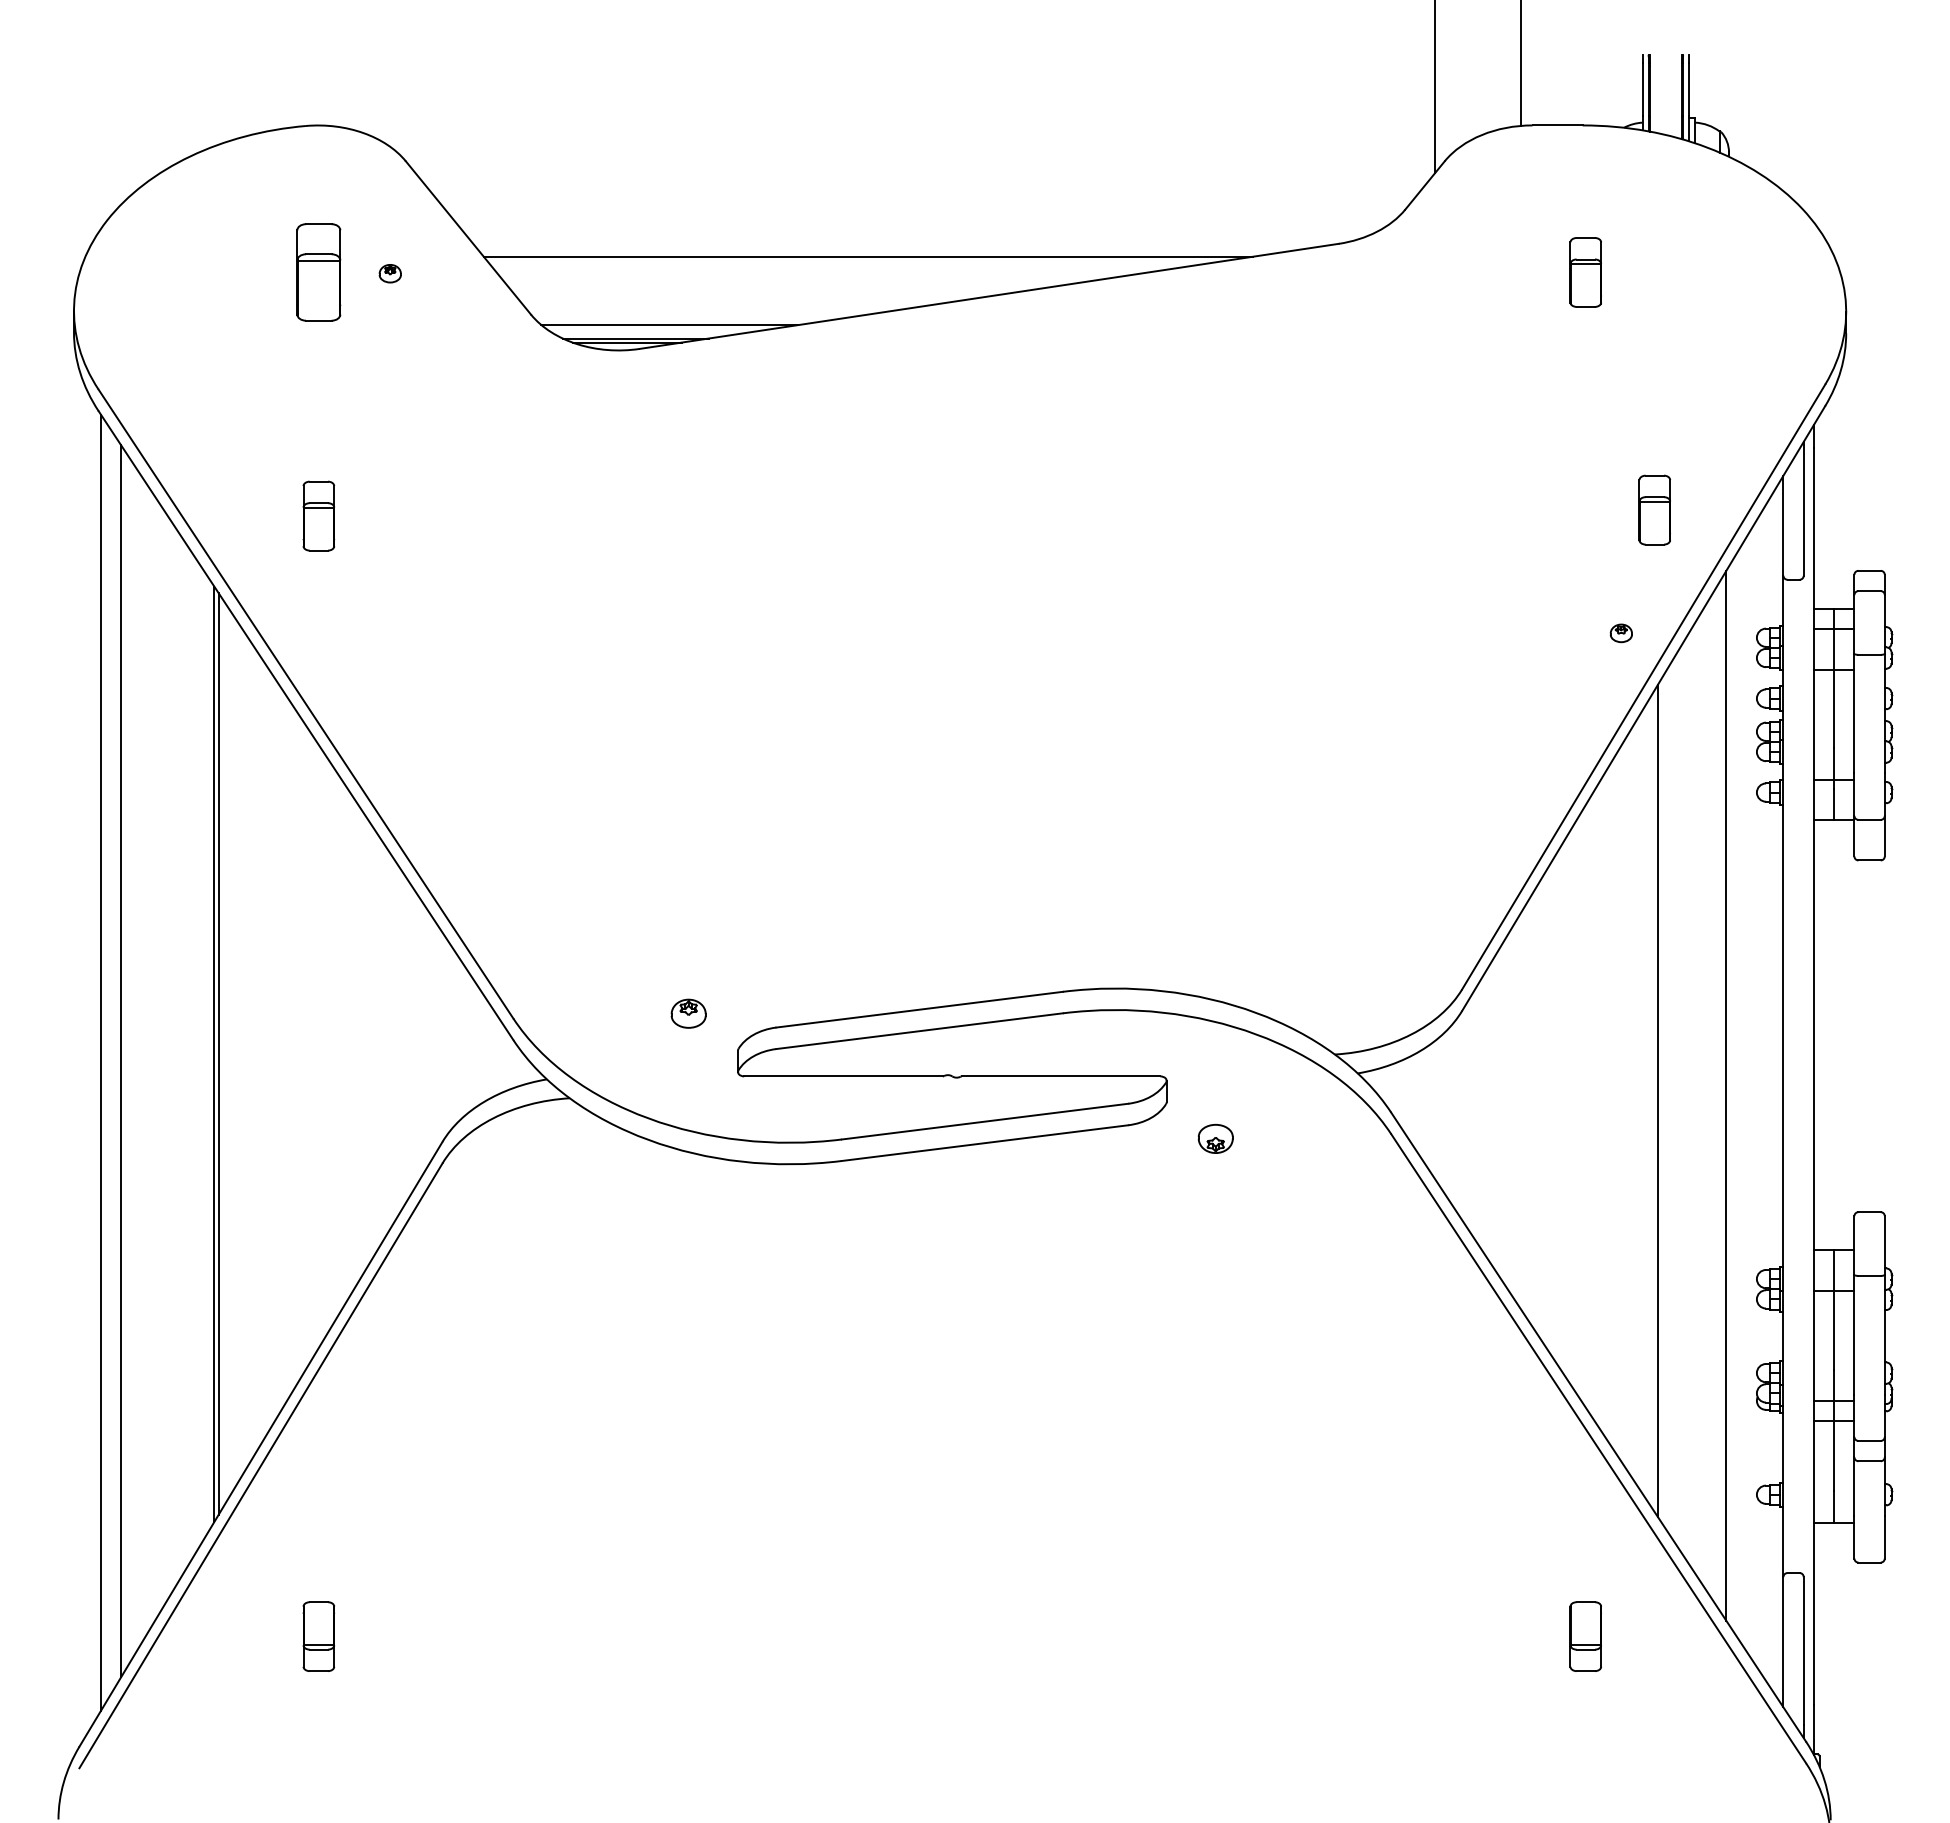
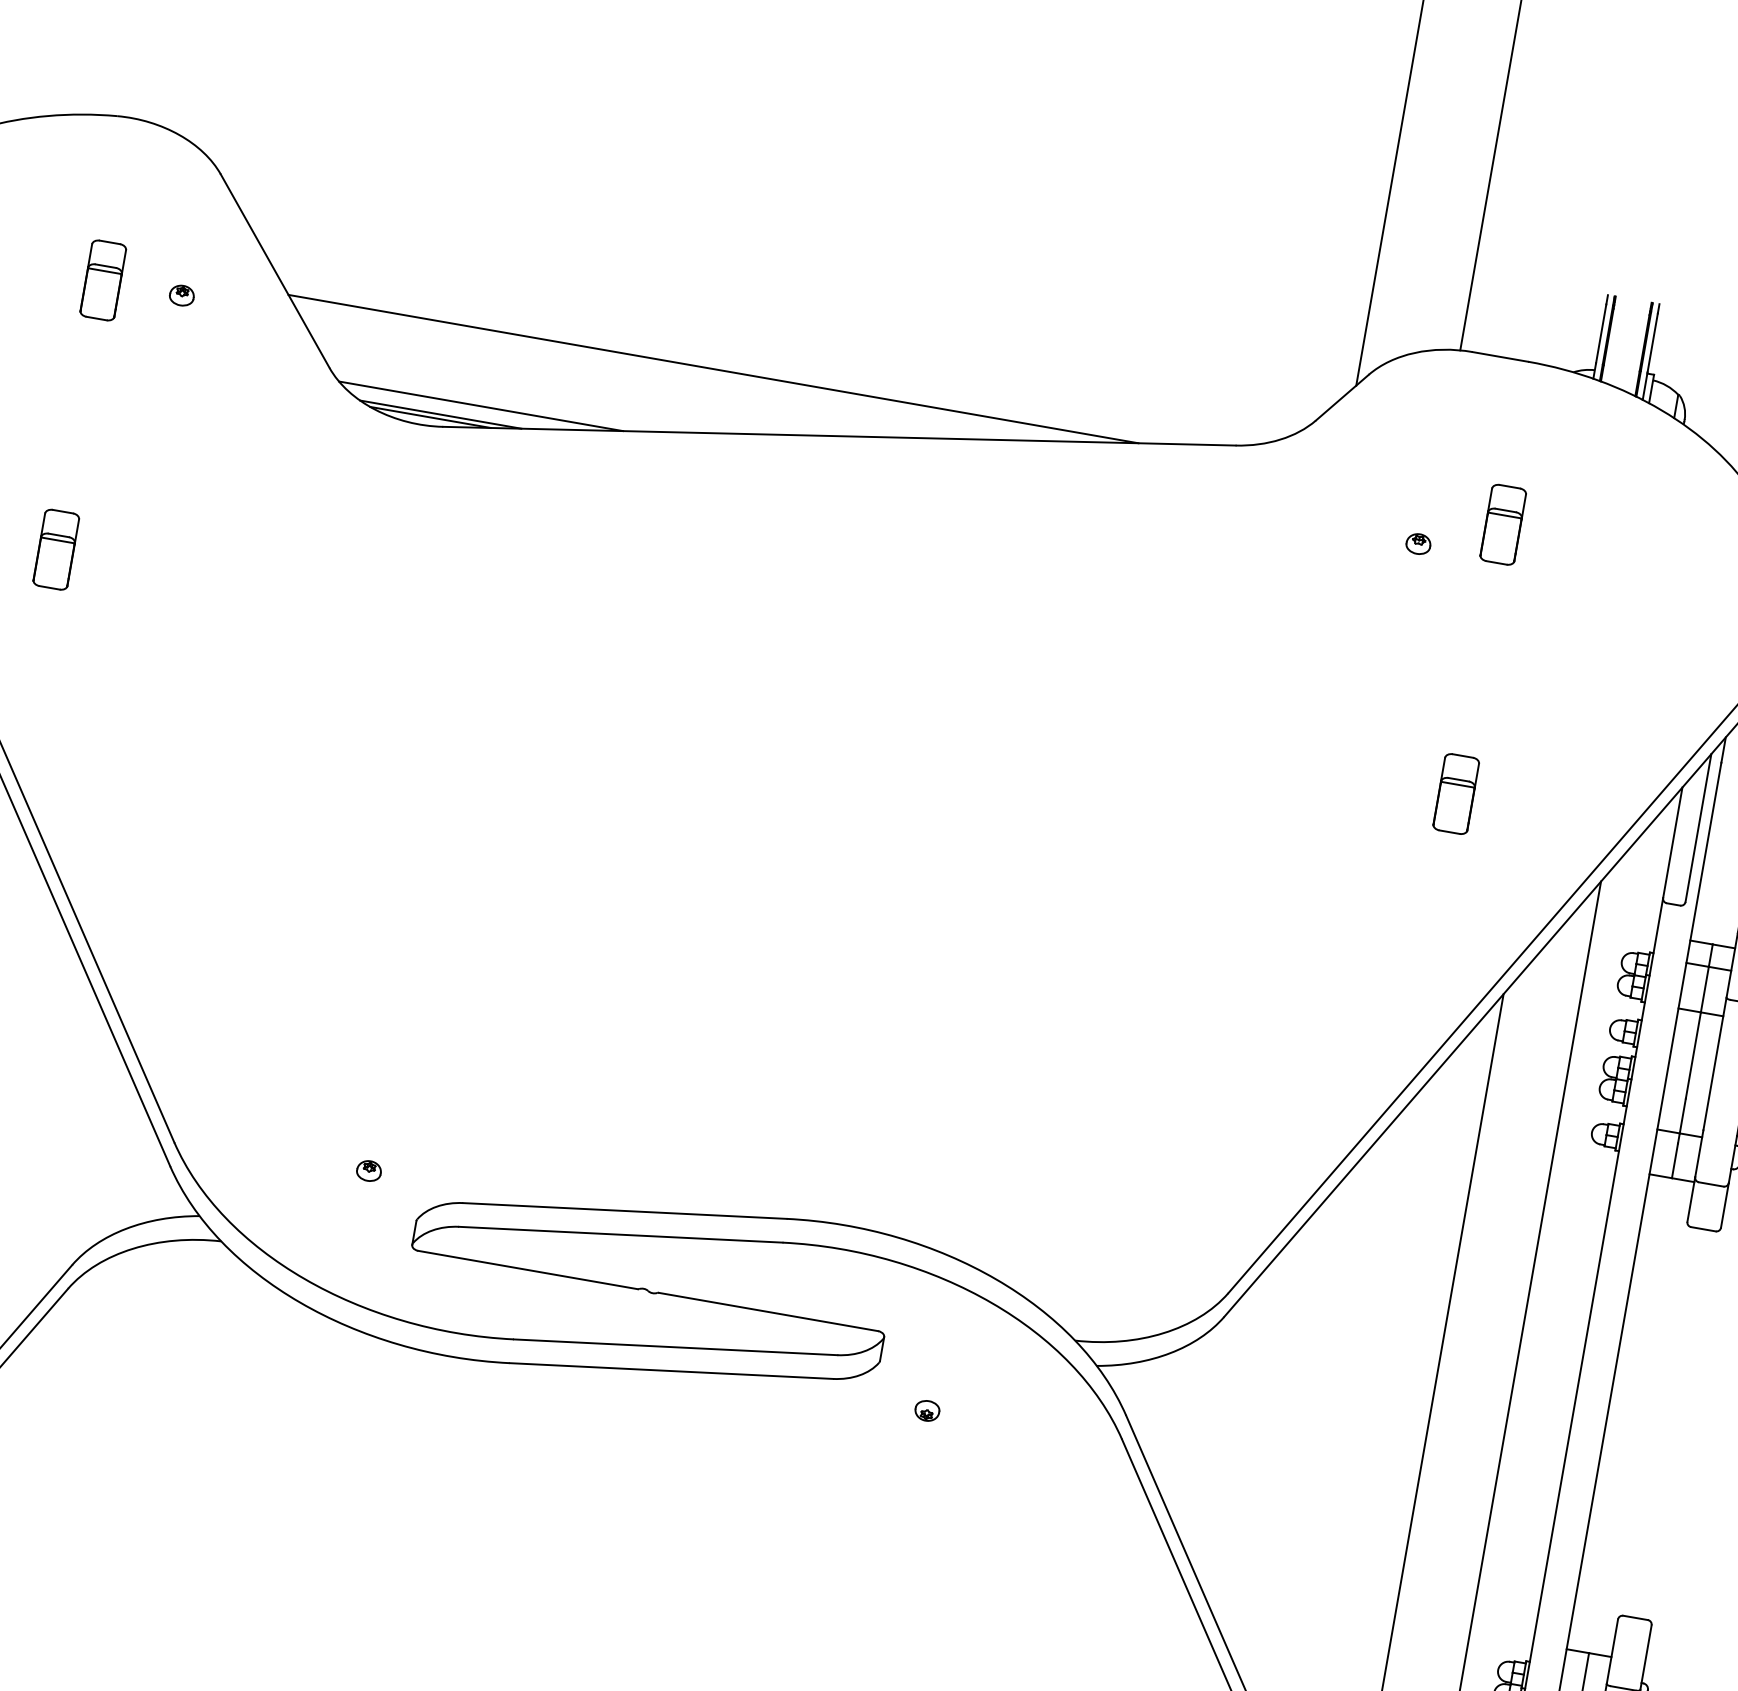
part: (318, 272) -> (102, 280), size x0.71
part: (1654, 509) -> (1456, 793), moved
part: (1620, 633) -> (1417, 544), moved
part: (688, 1013) -> (368, 1170), size x0.62
part: (1215, 1138) -> (927, 1410), size x0.62

